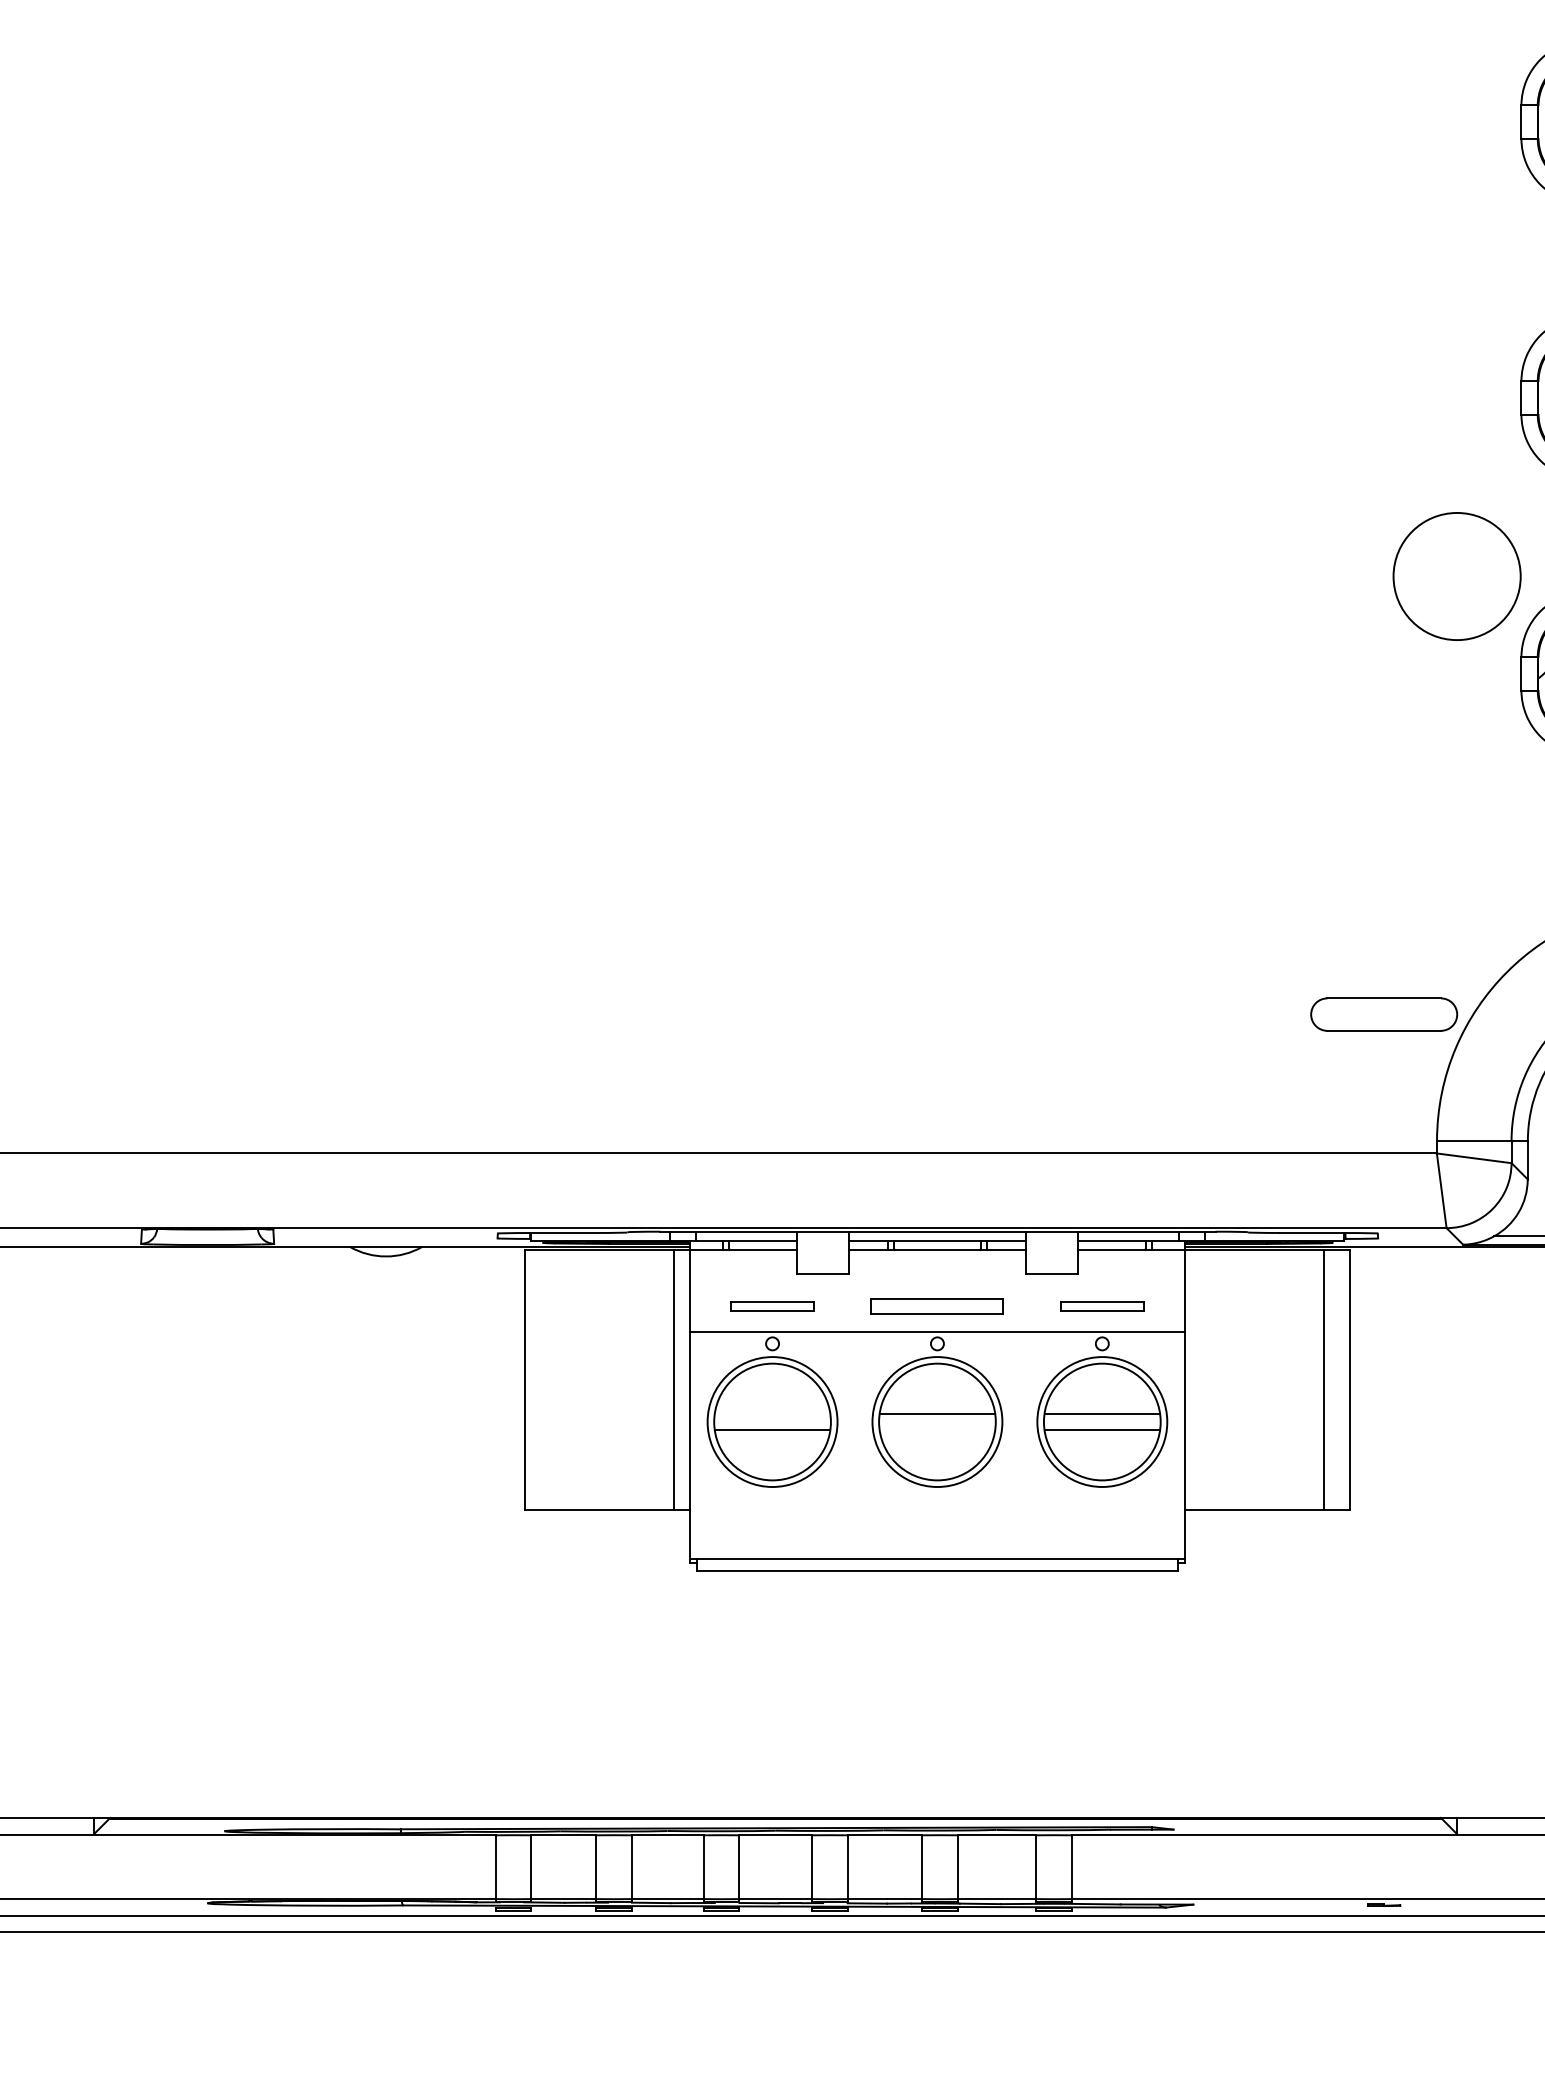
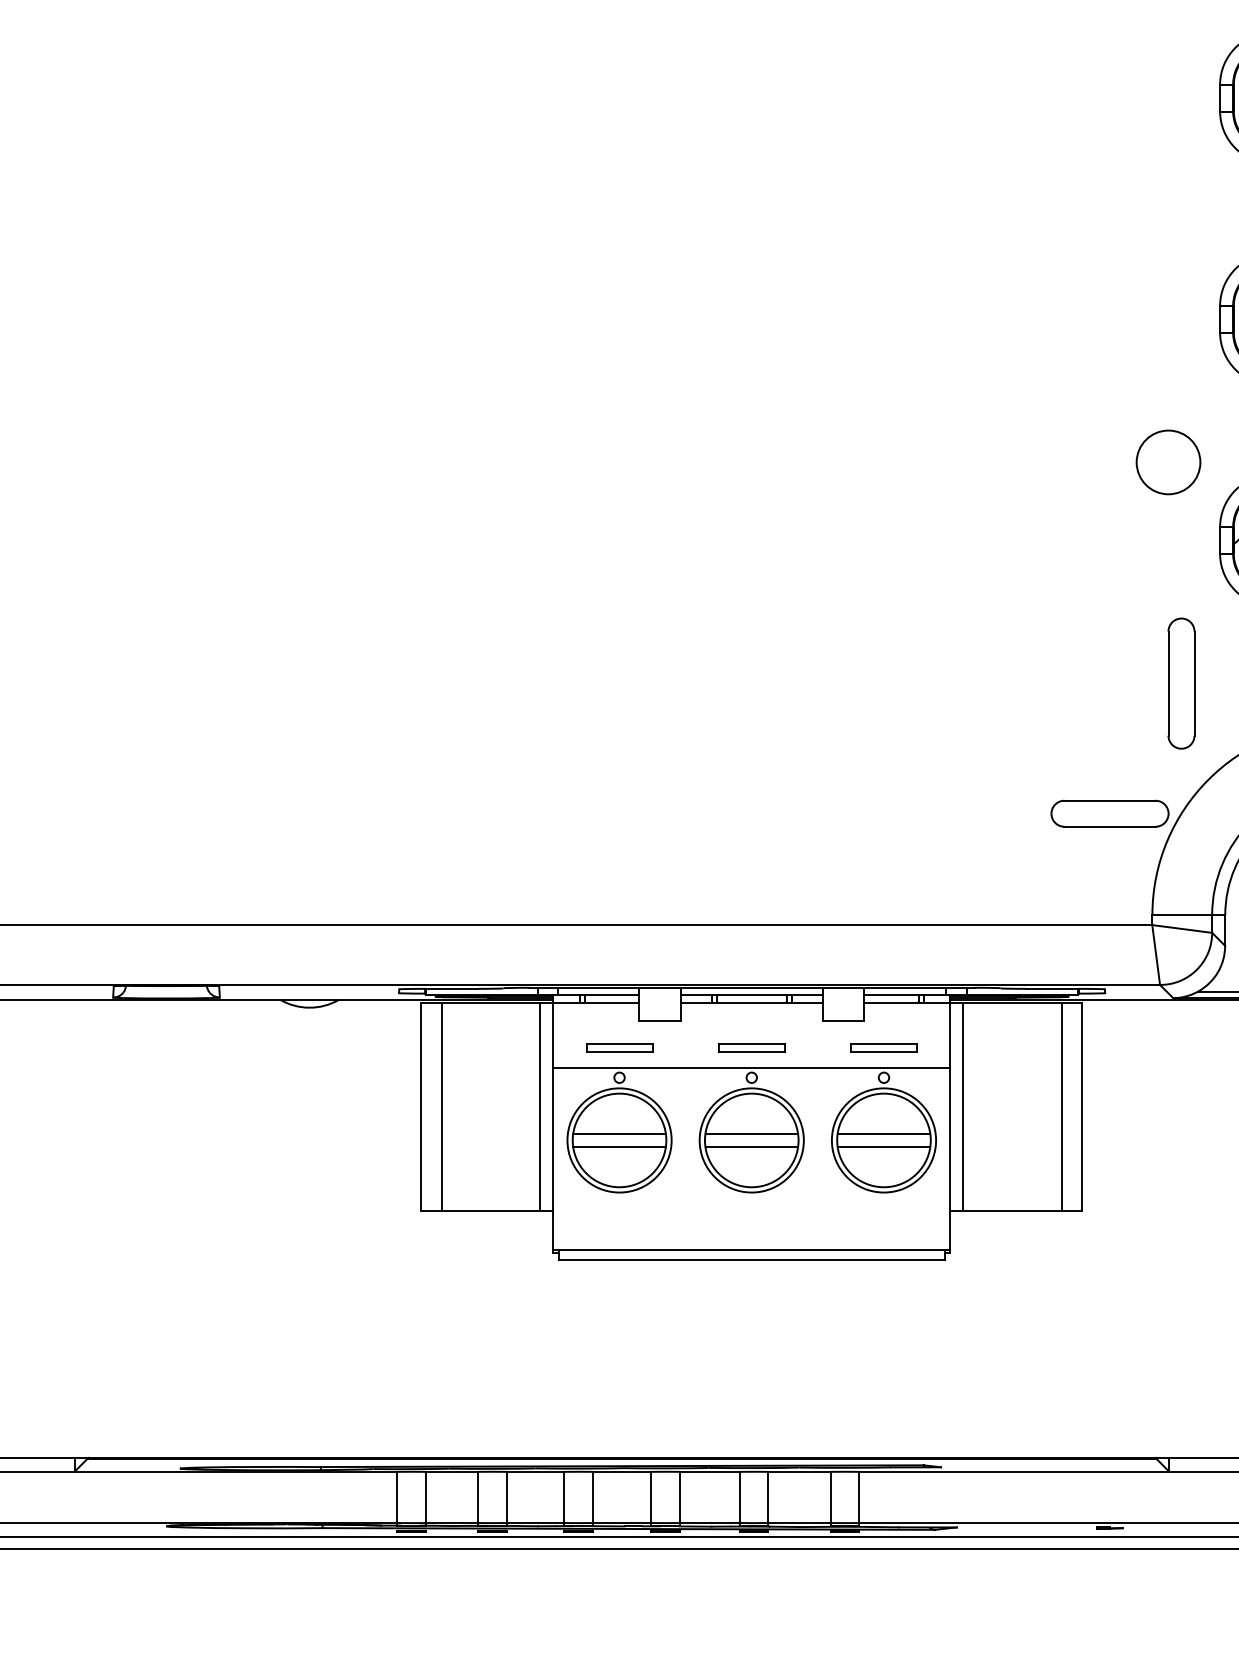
circle: (1457, 576) -> (1168, 462), size x0.62
part: (1473, 852) -> (1181, 683), added
part: (937, 1306) -> (751, 1047), size x0.62
line: (551, 1379) -> (442, 1106), added
line: (1201, 1379) -> (963, 1106), added
line: (772, 1413) -> (619, 1133), added
line: (937, 1429) -> (751, 1146), added

